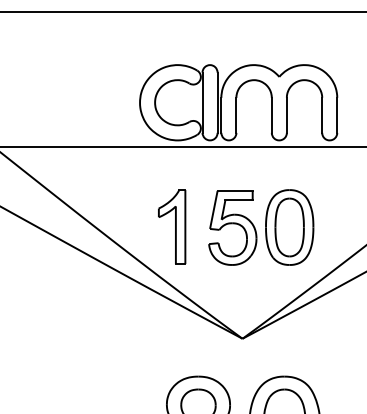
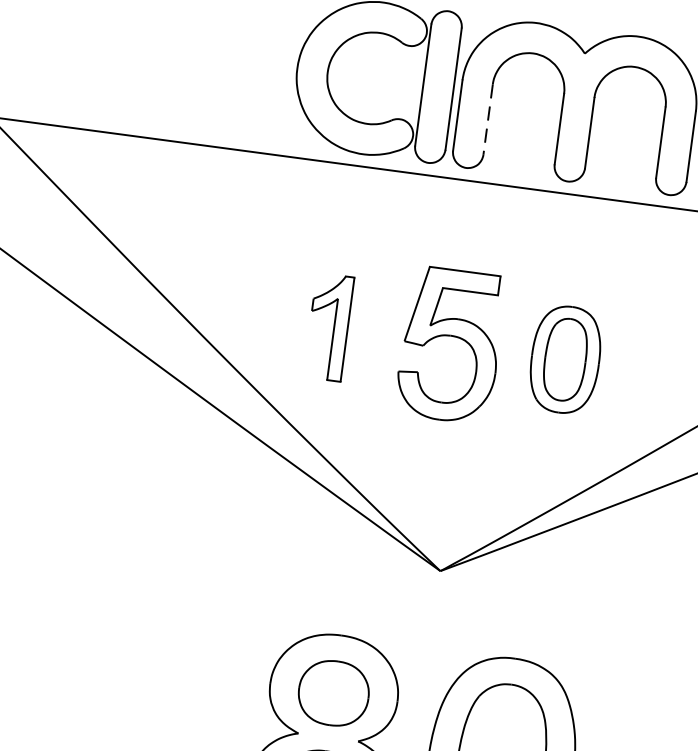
line: (236, 115) -> (488, 119), solid -> dashed
part: (172, 226) -> (329, 326), size x0.7
part: (289, 227) -> (564, 359), size x0.7

